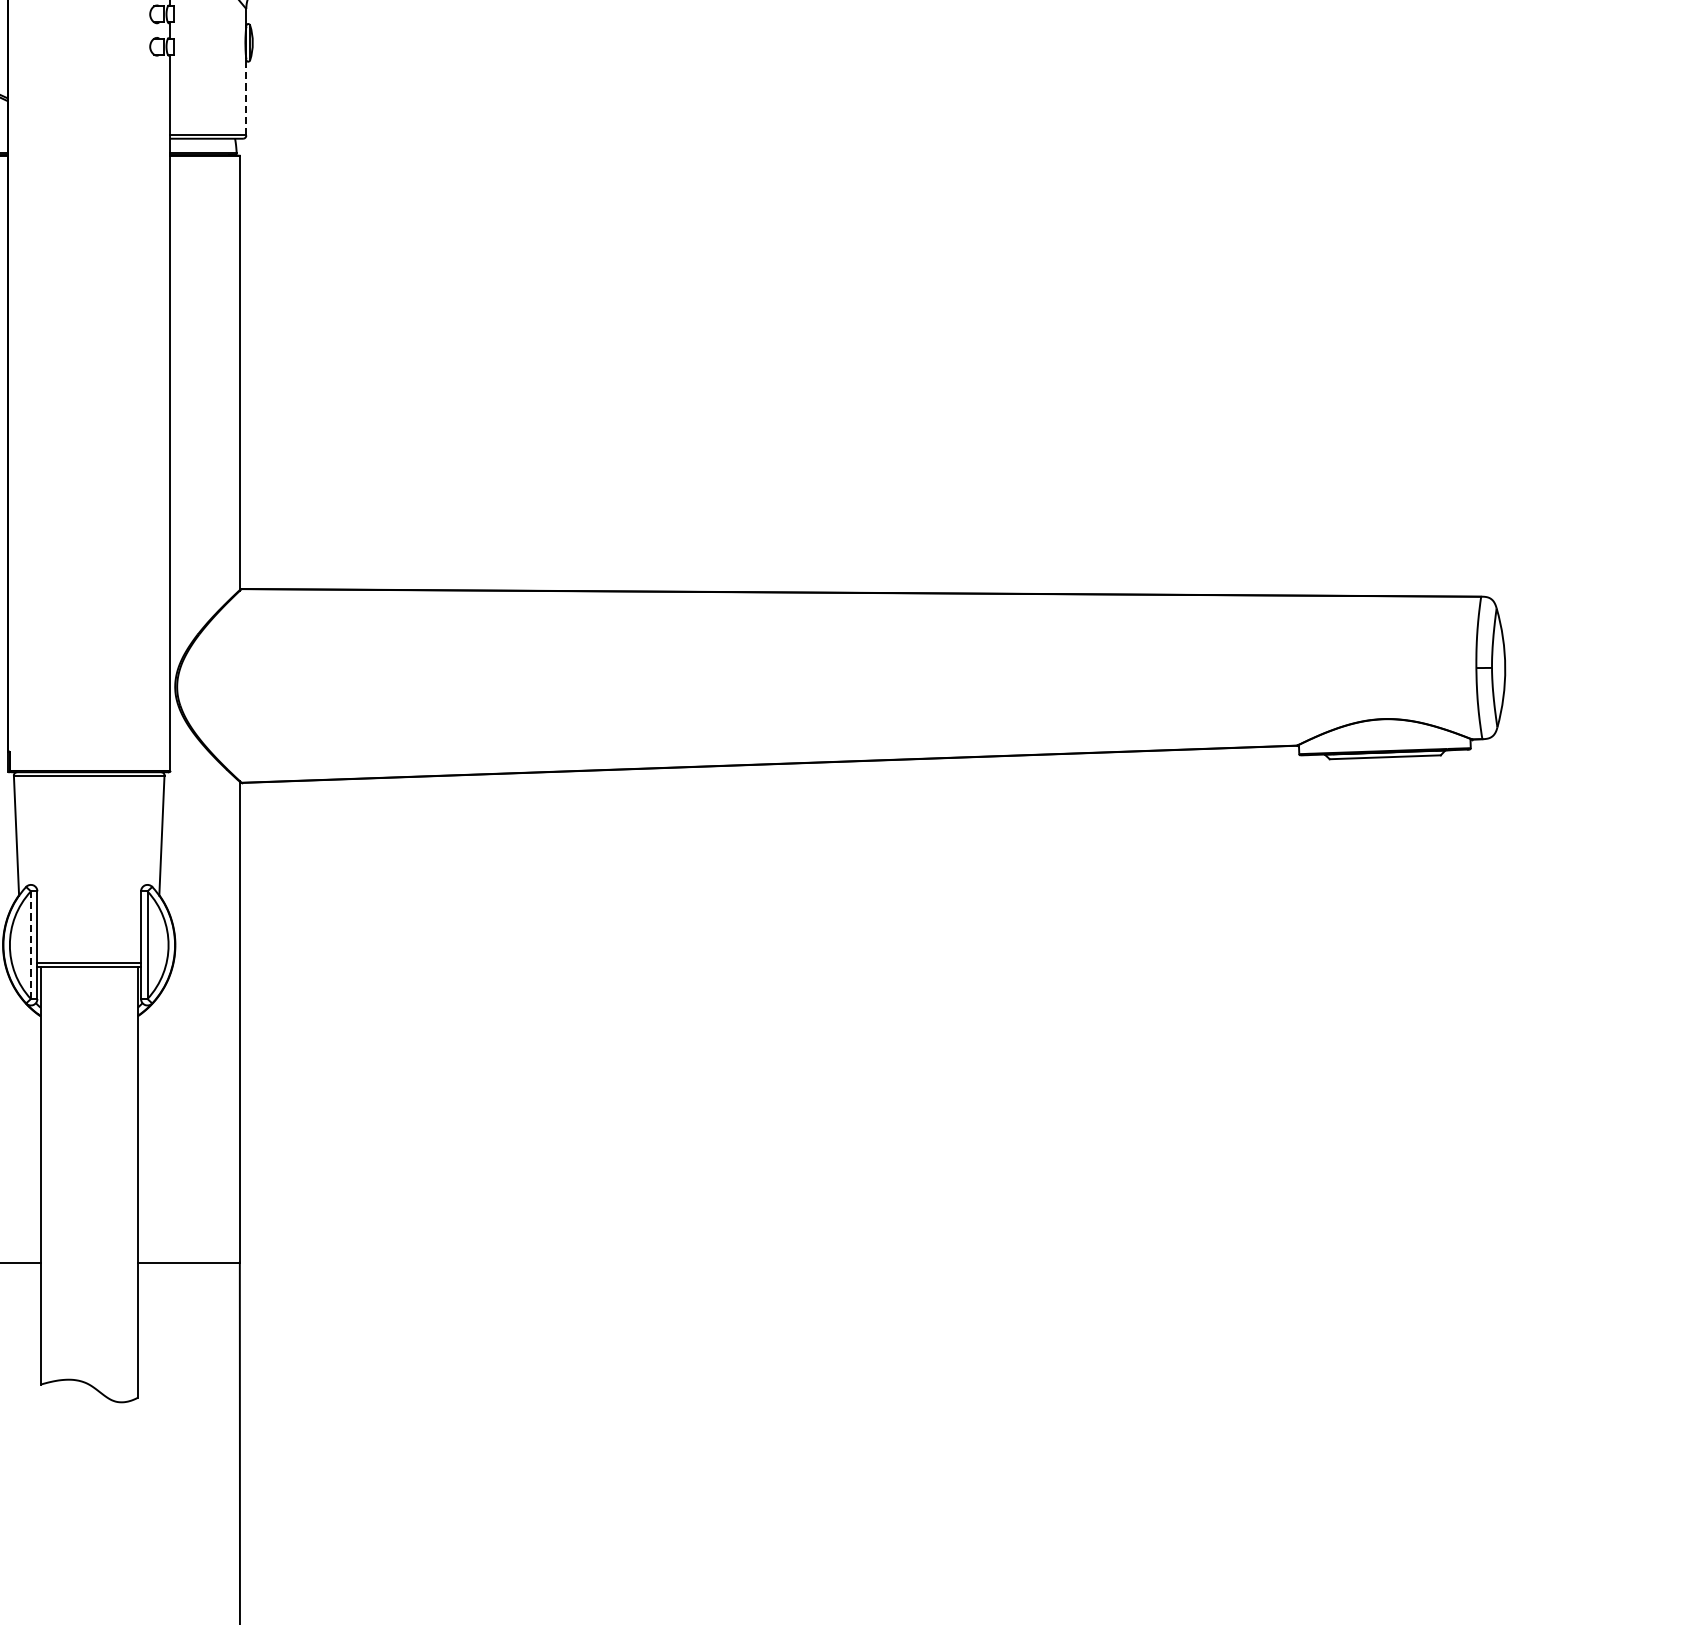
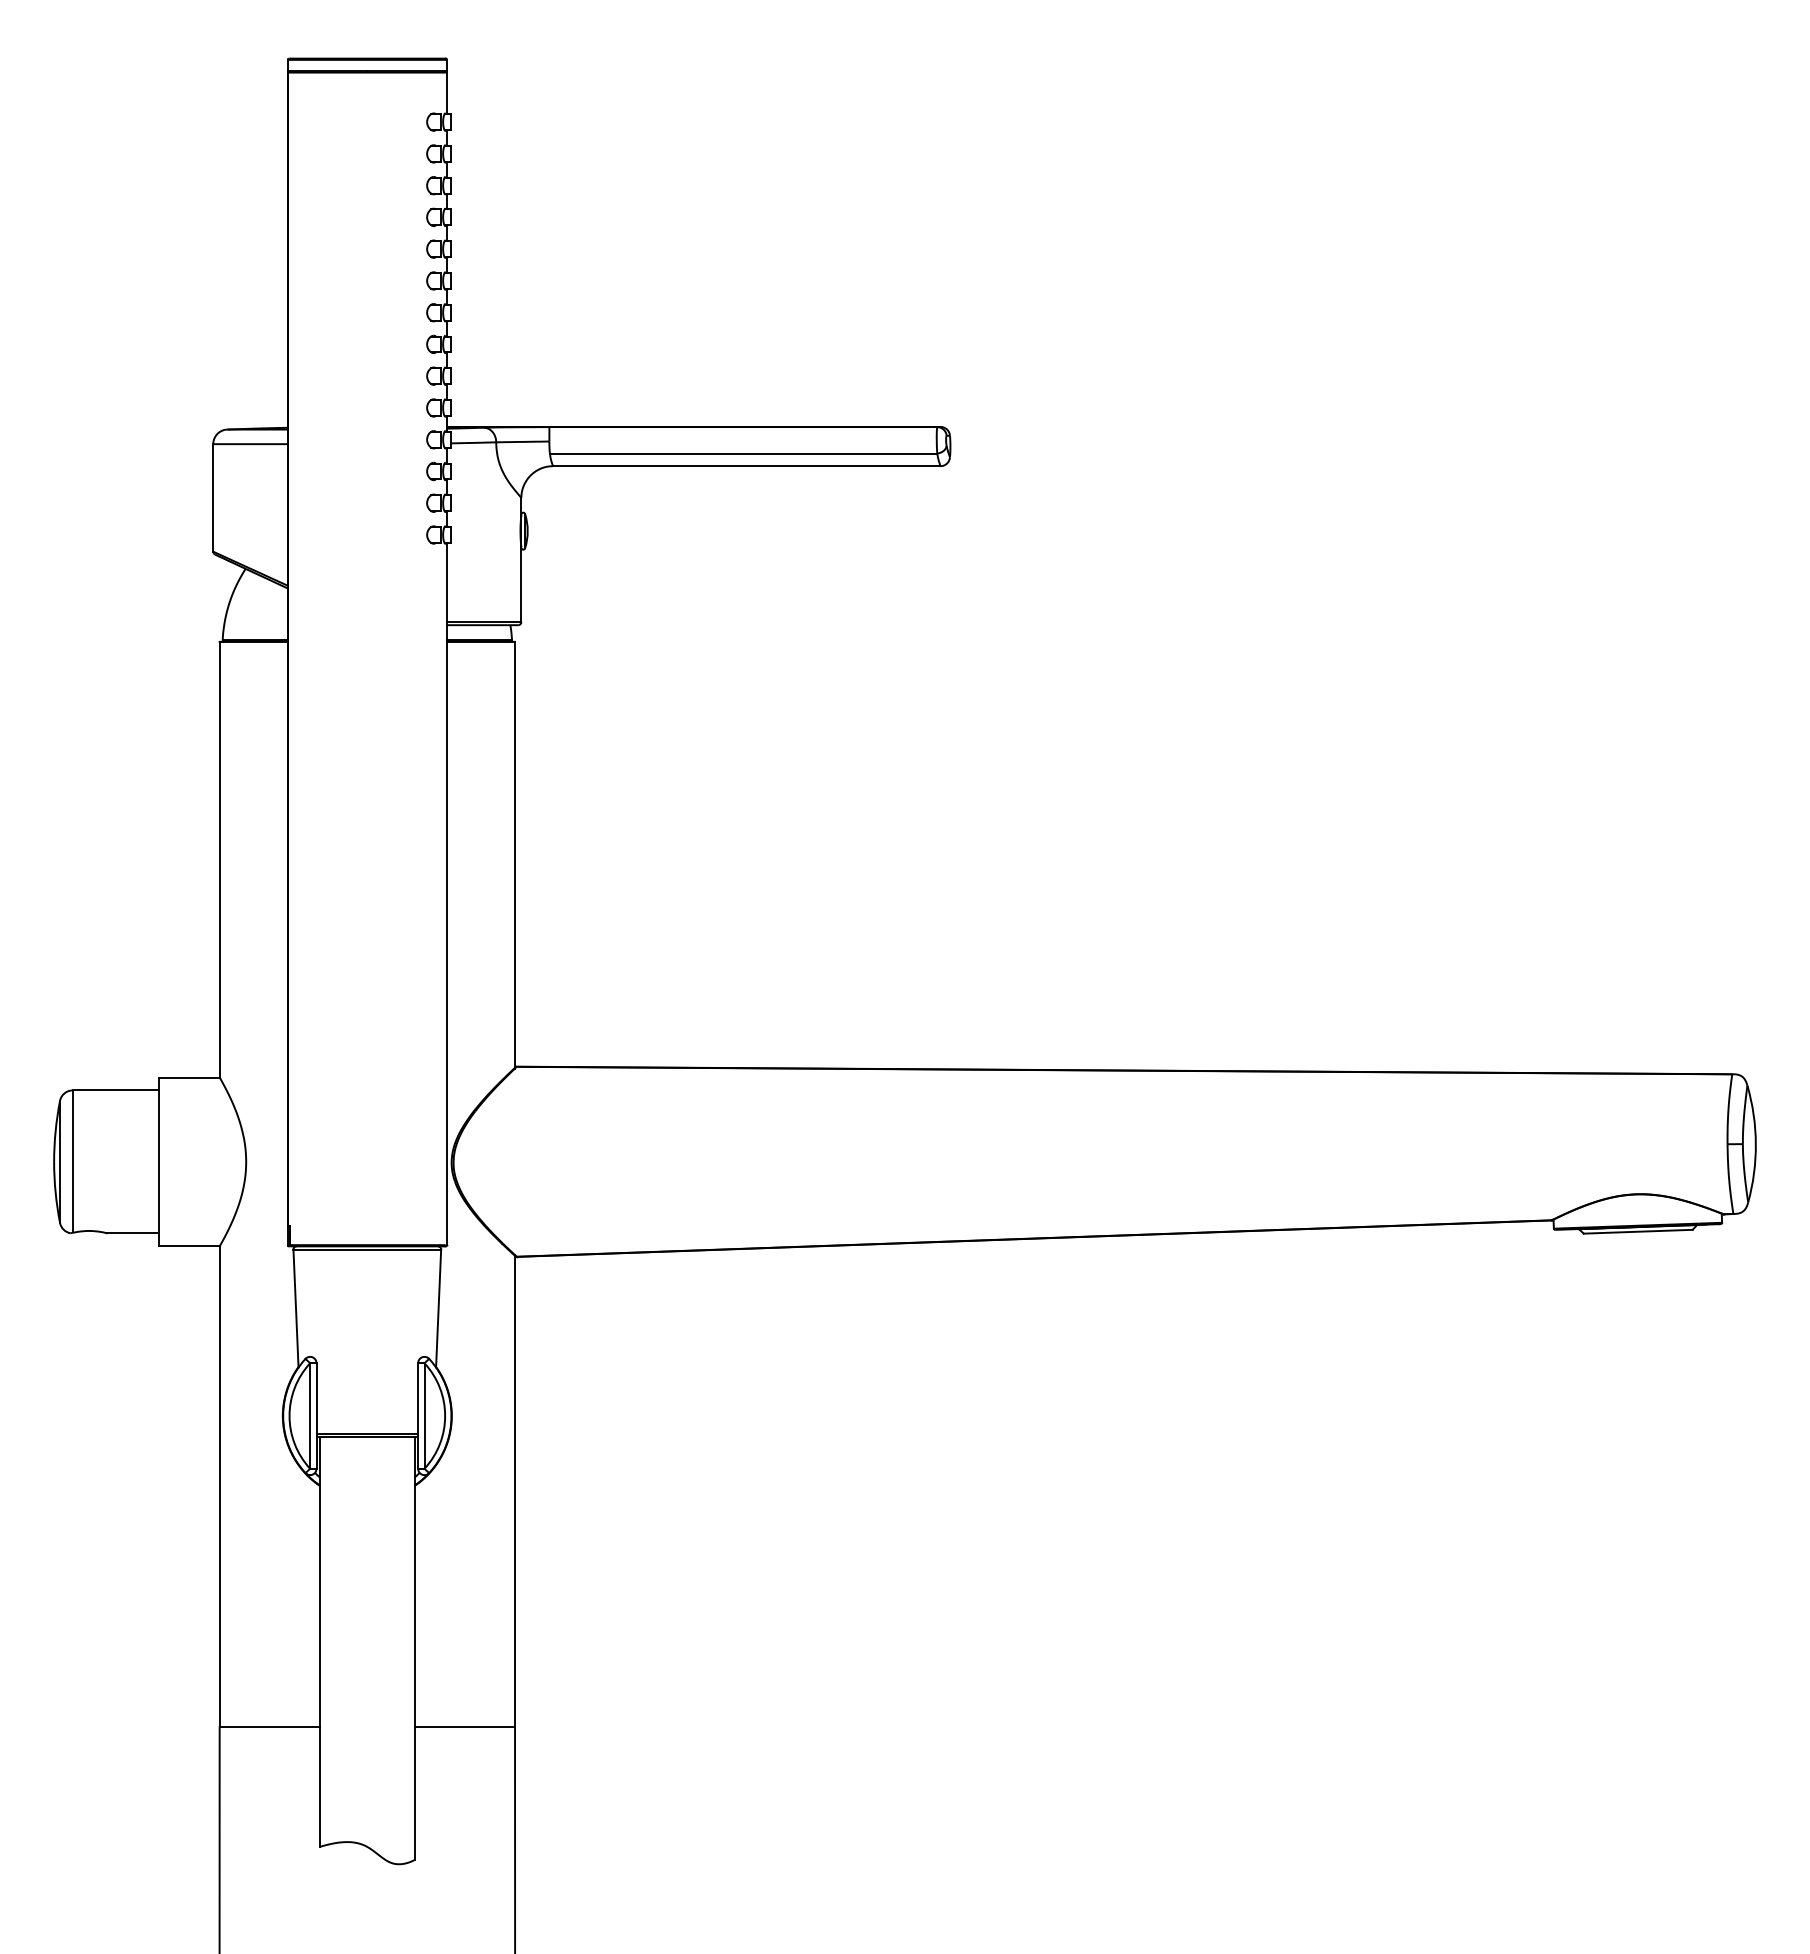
line: (246, 97) -> (521, 584), dashed -> solid
line: (31, 945) -> (310, 1416), dashed -> solid

